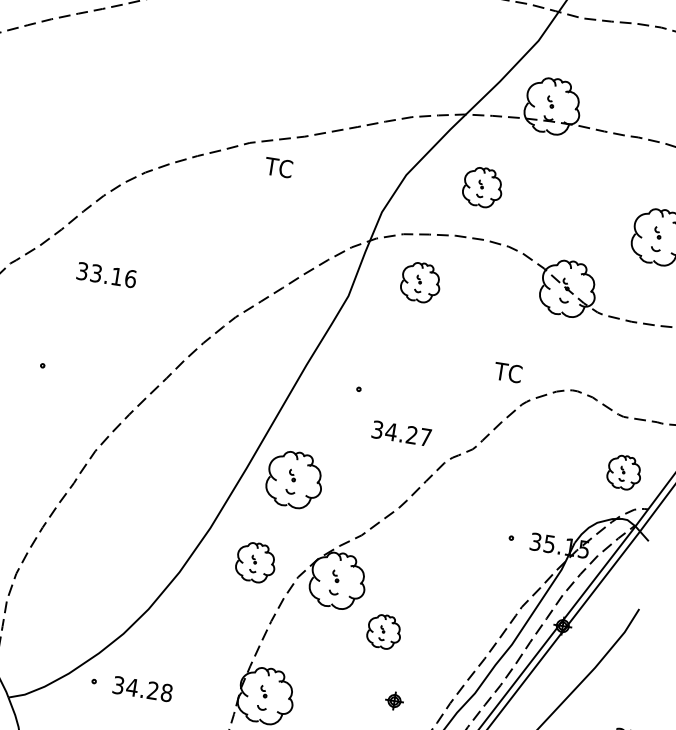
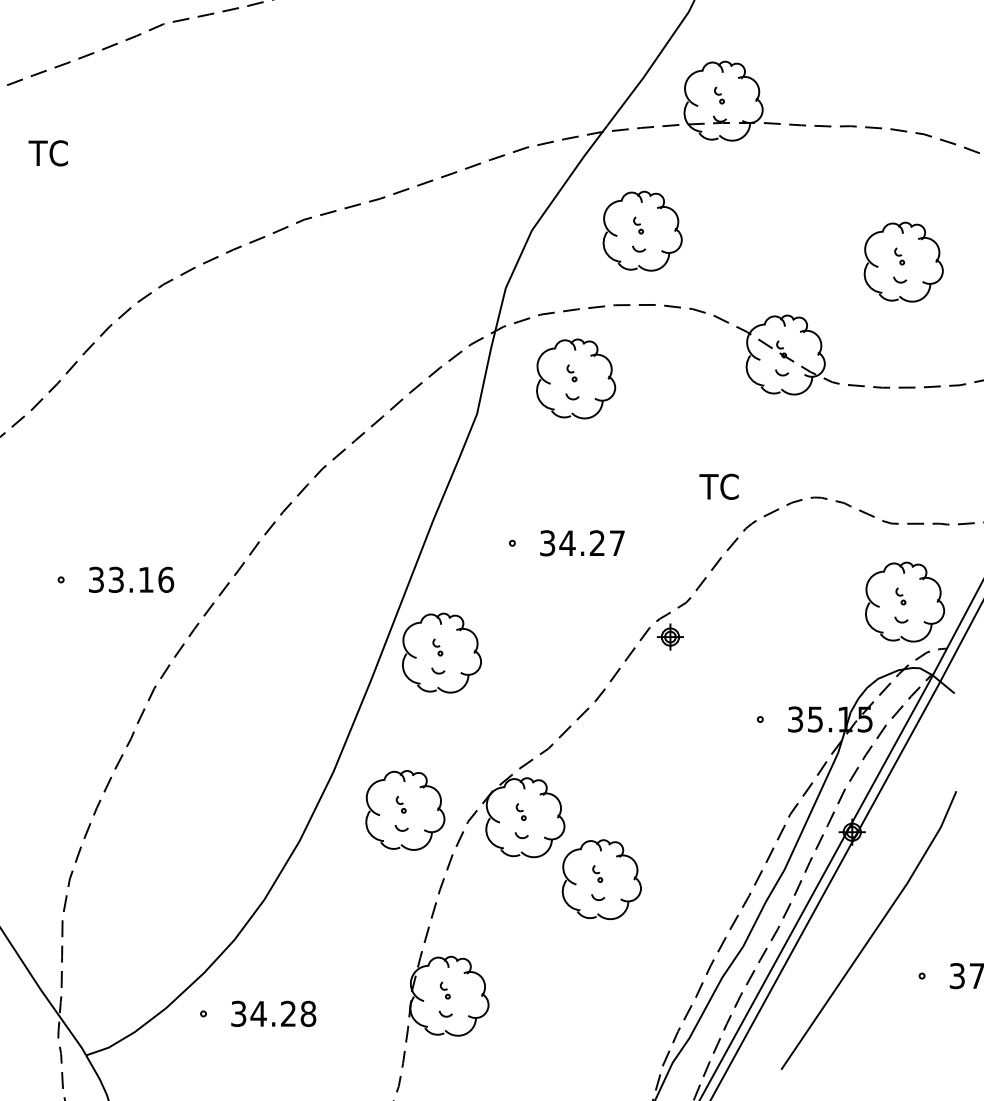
text: (278, 167) -> (47, 153), moved
part: (482, 187) -> (642, 230), size x1.43
text: (106, 274) -> (131, 579), moved
part: (421, 282) -> (576, 378), size x1.43
text: (401, 433) -> (582, 543), moved
part: (624, 472) -> (905, 601), size x1.67
part: (294, 479) -> (441, 652), moved
part: (256, 562) -> (405, 810), size x1.43
part: (384, 631) -> (601, 879), size x1.67
part: (393, 700) -> (669, 636), moved

